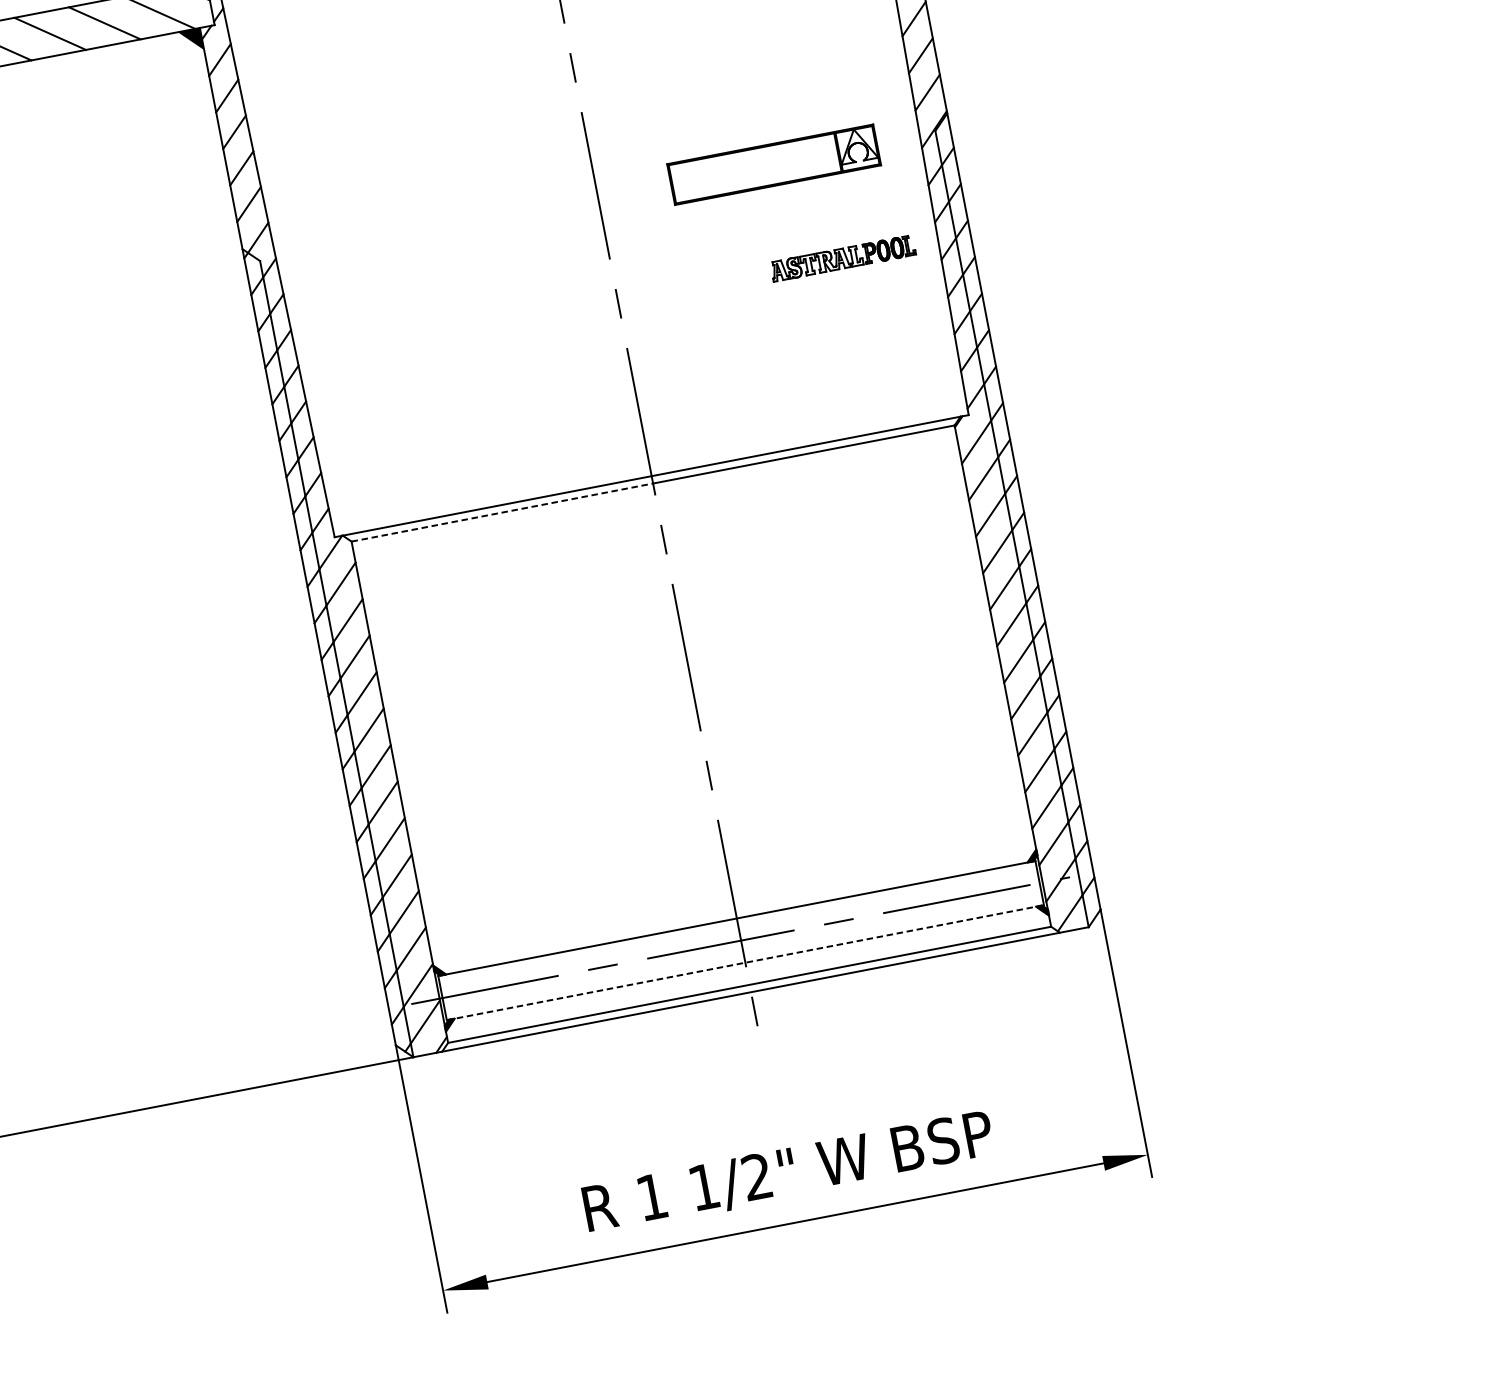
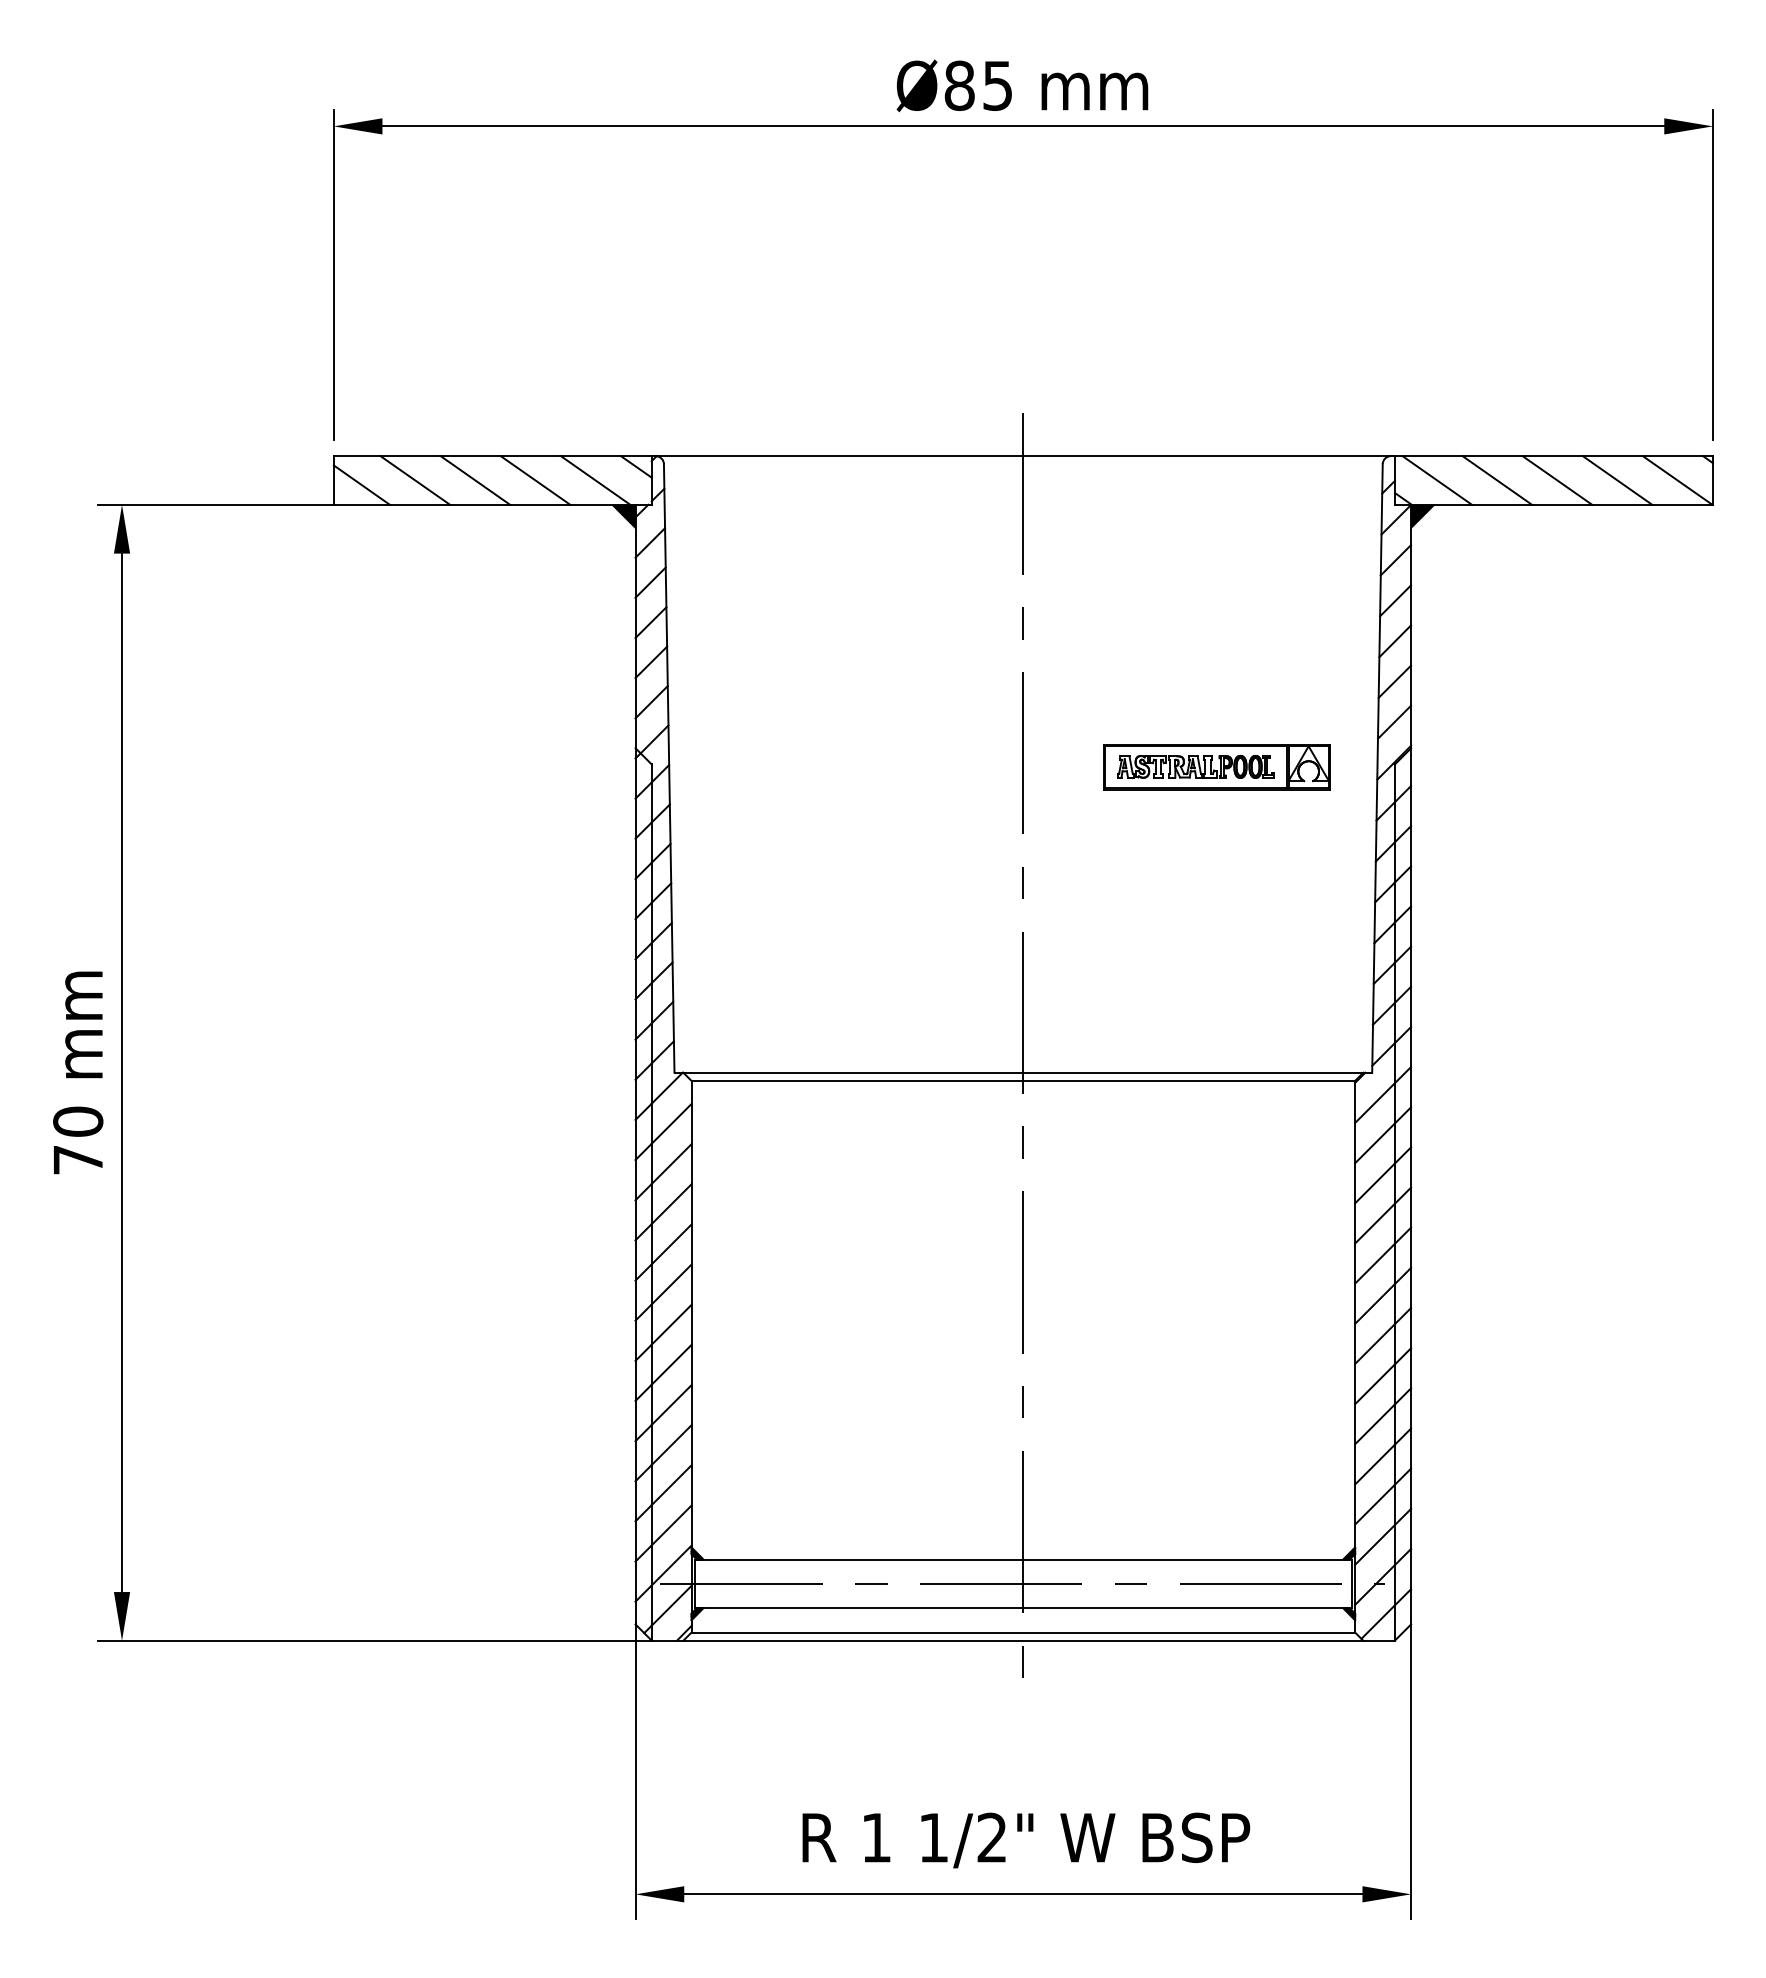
part: (842, 258) -> (1195, 766), moved
line: (502, 512) -> (857, 1080), dashed -> solid
line: (745, 962) -> (1023, 1608), dashed -> solid

